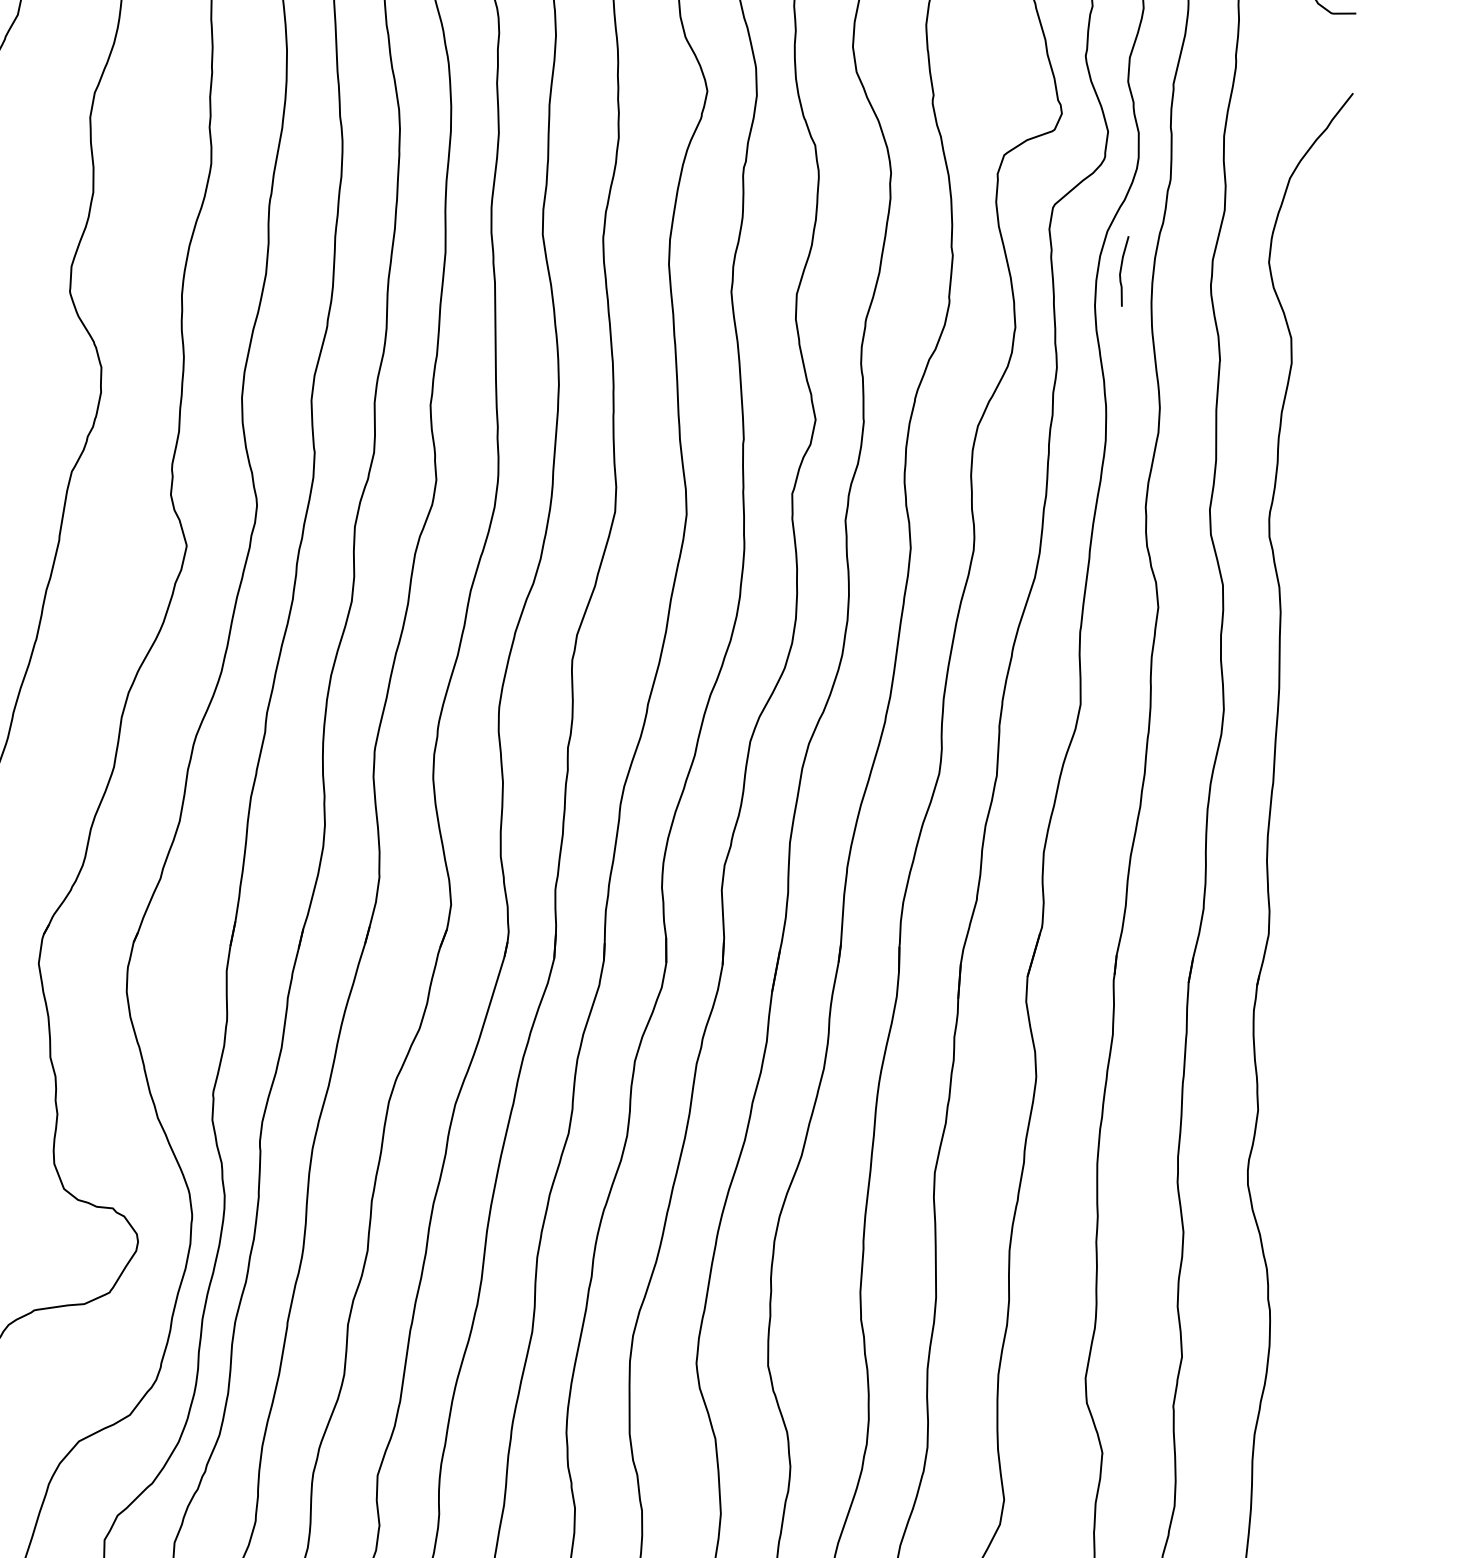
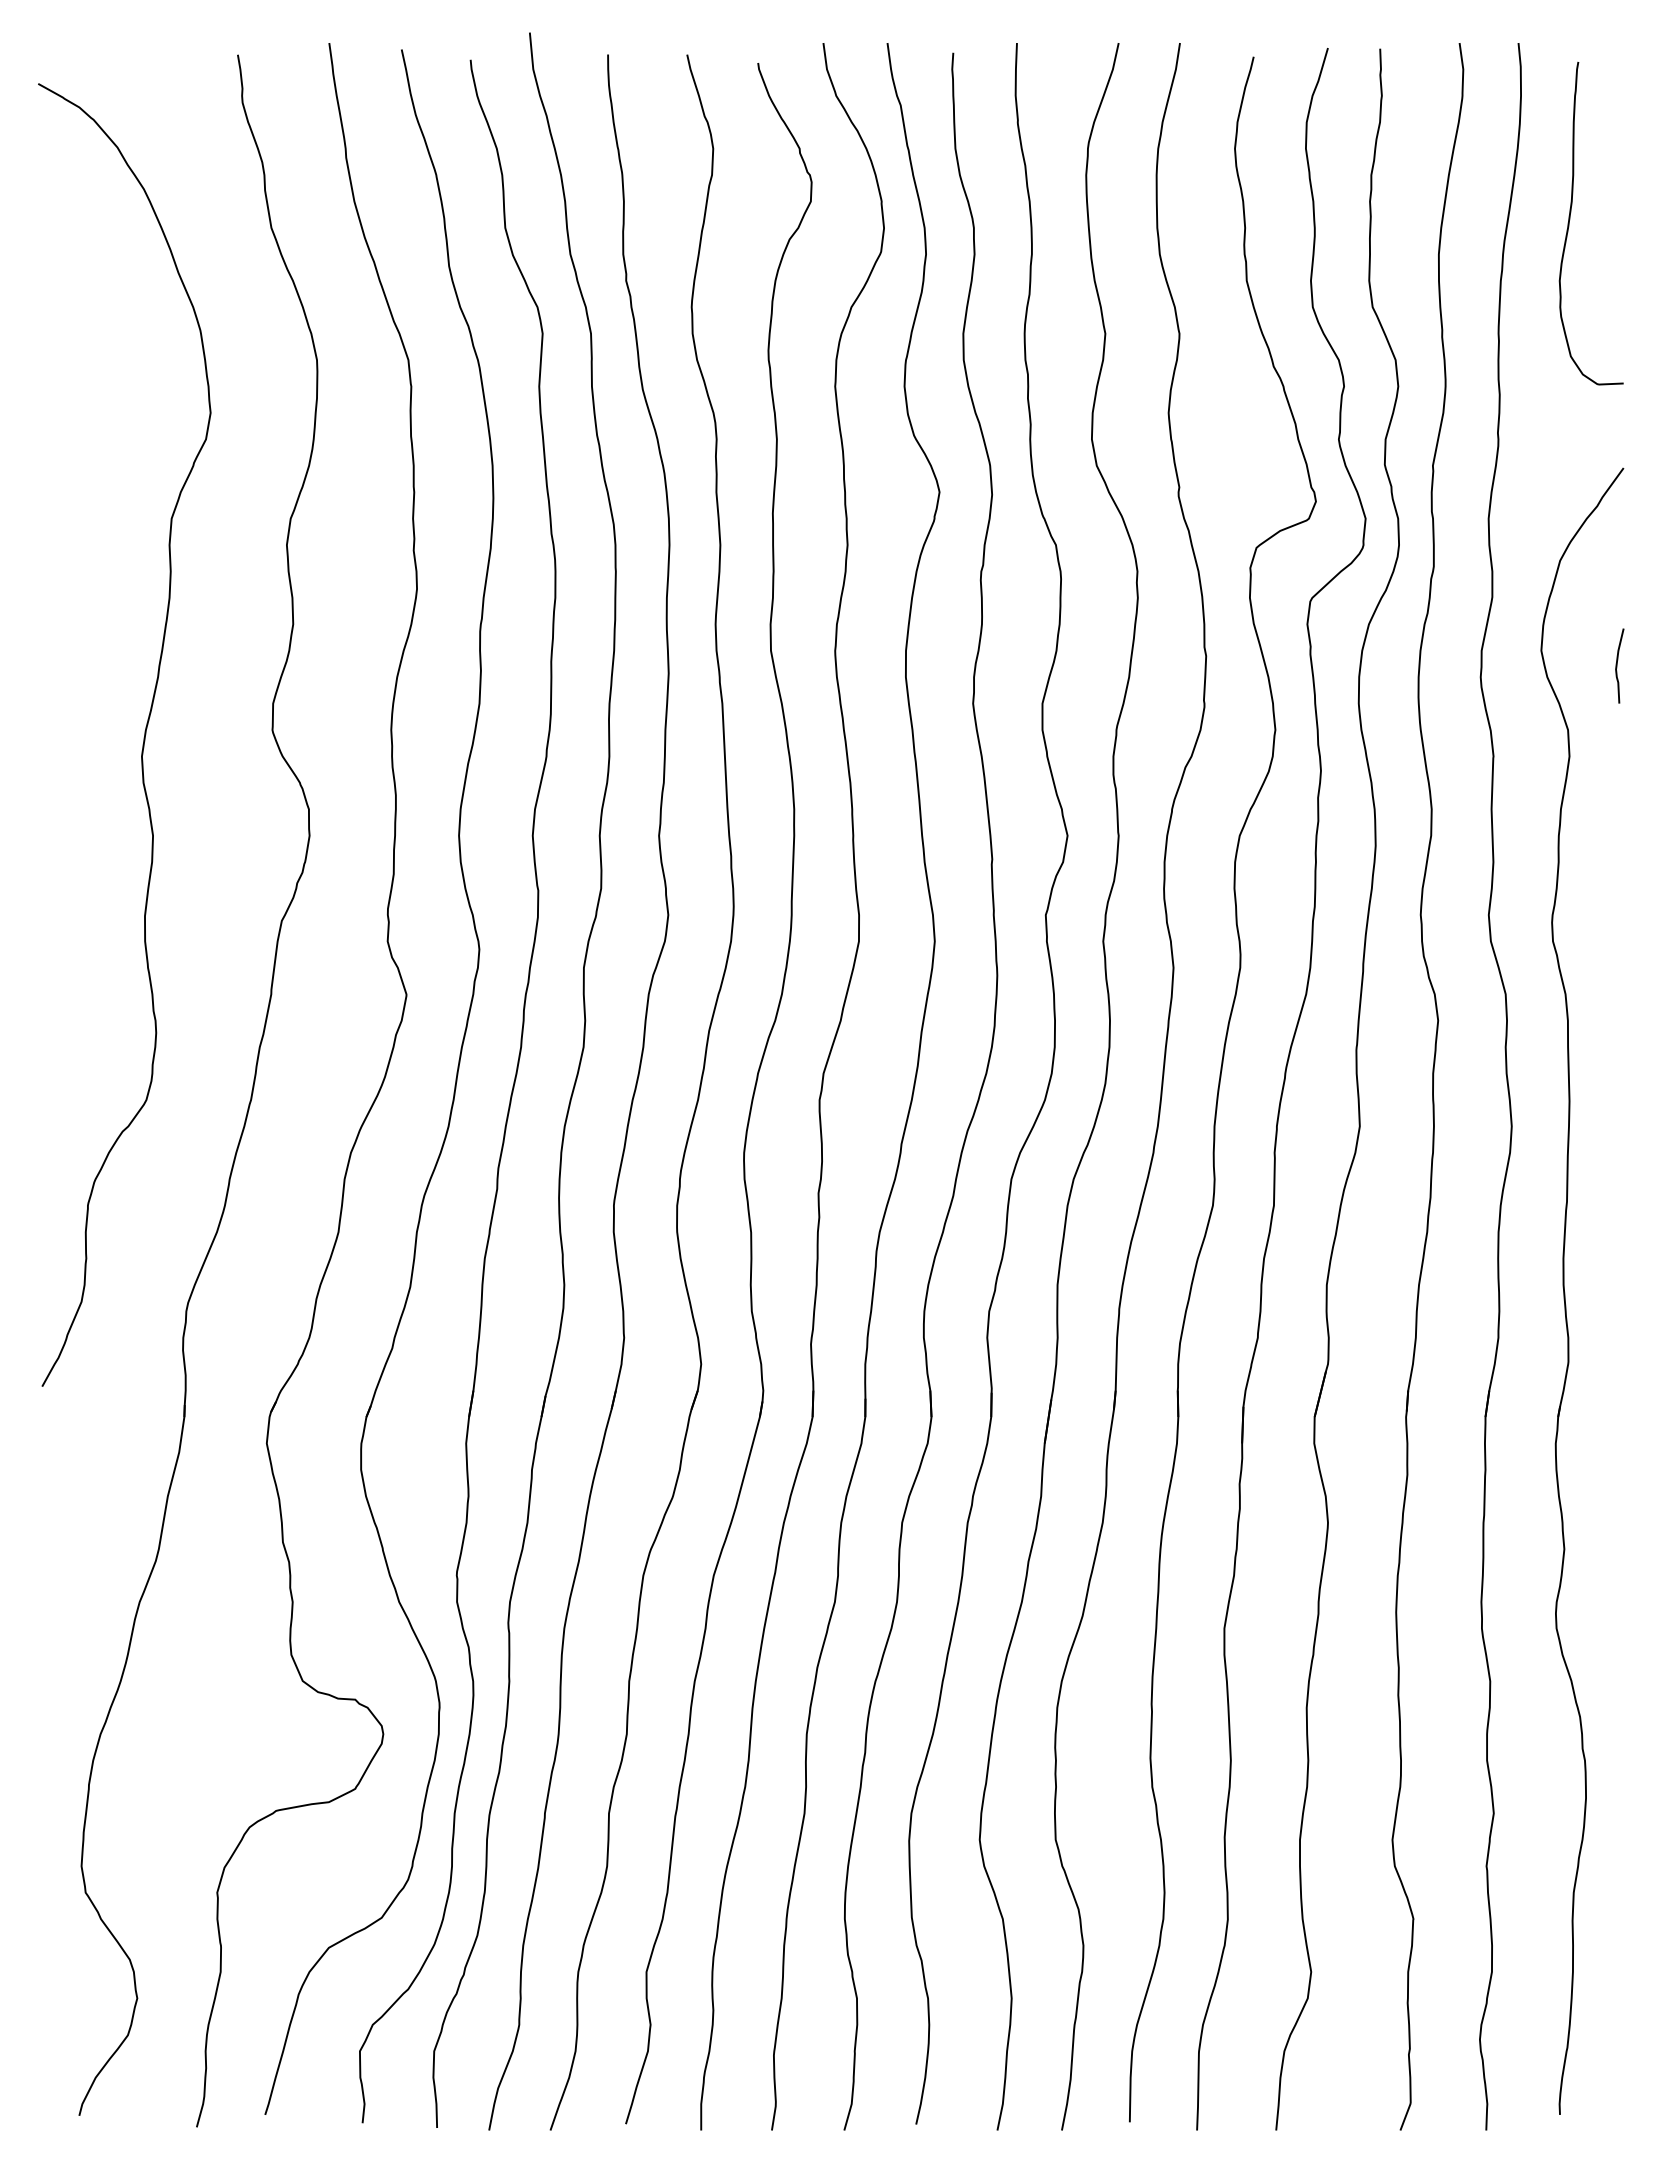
curve: (1121, 270) -> (1617, 665), moved

